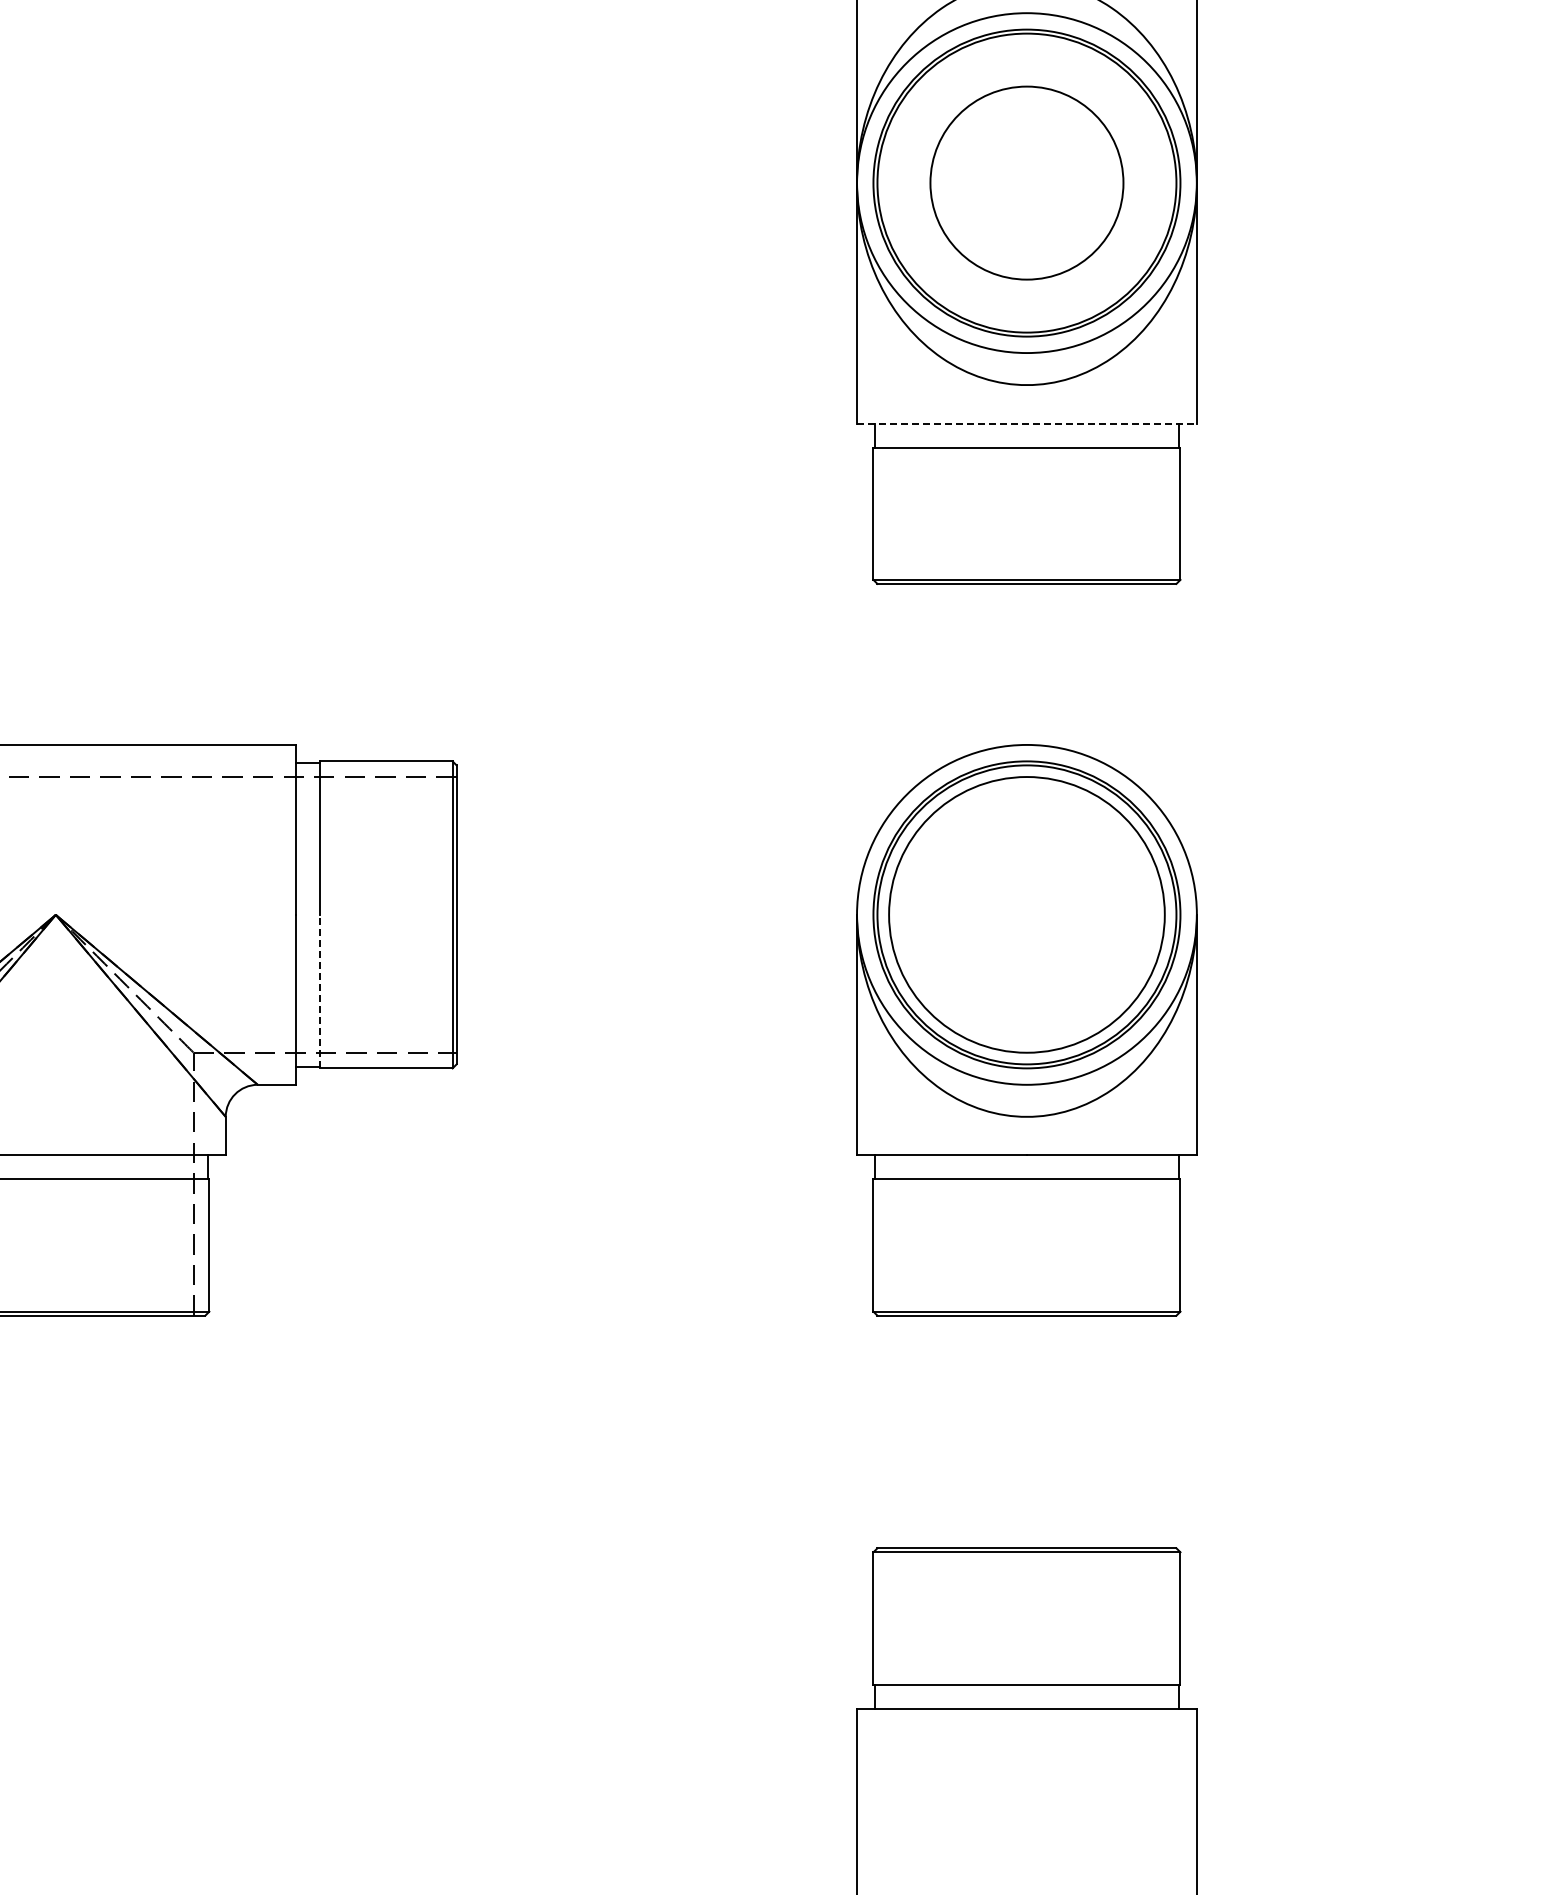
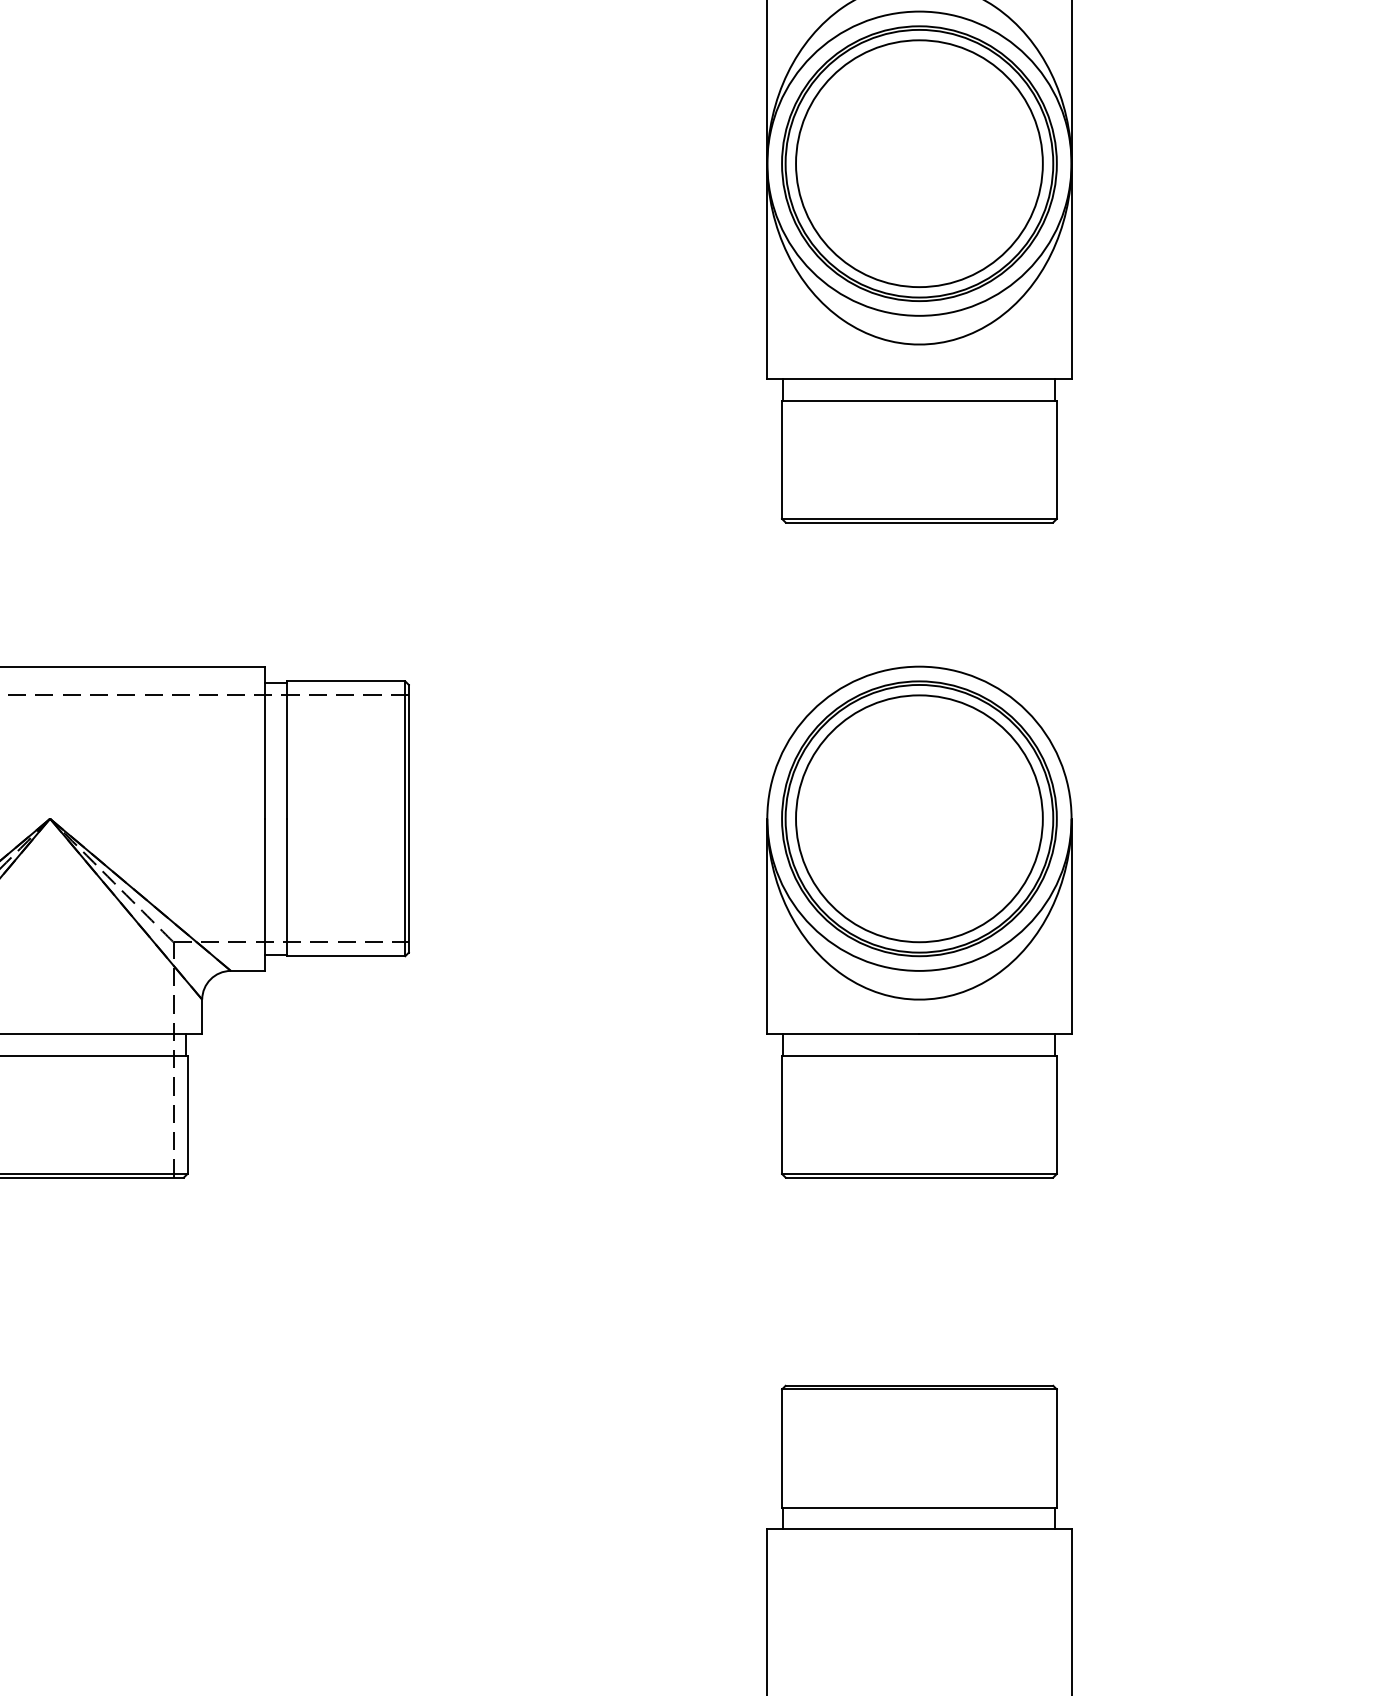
circle: (1026, 182) -> (919, 163), size x1.43
line: (1026, 423) -> (919, 378), dashed -> solid
line: (320, 991) -> (287, 887), dashed -> solid

